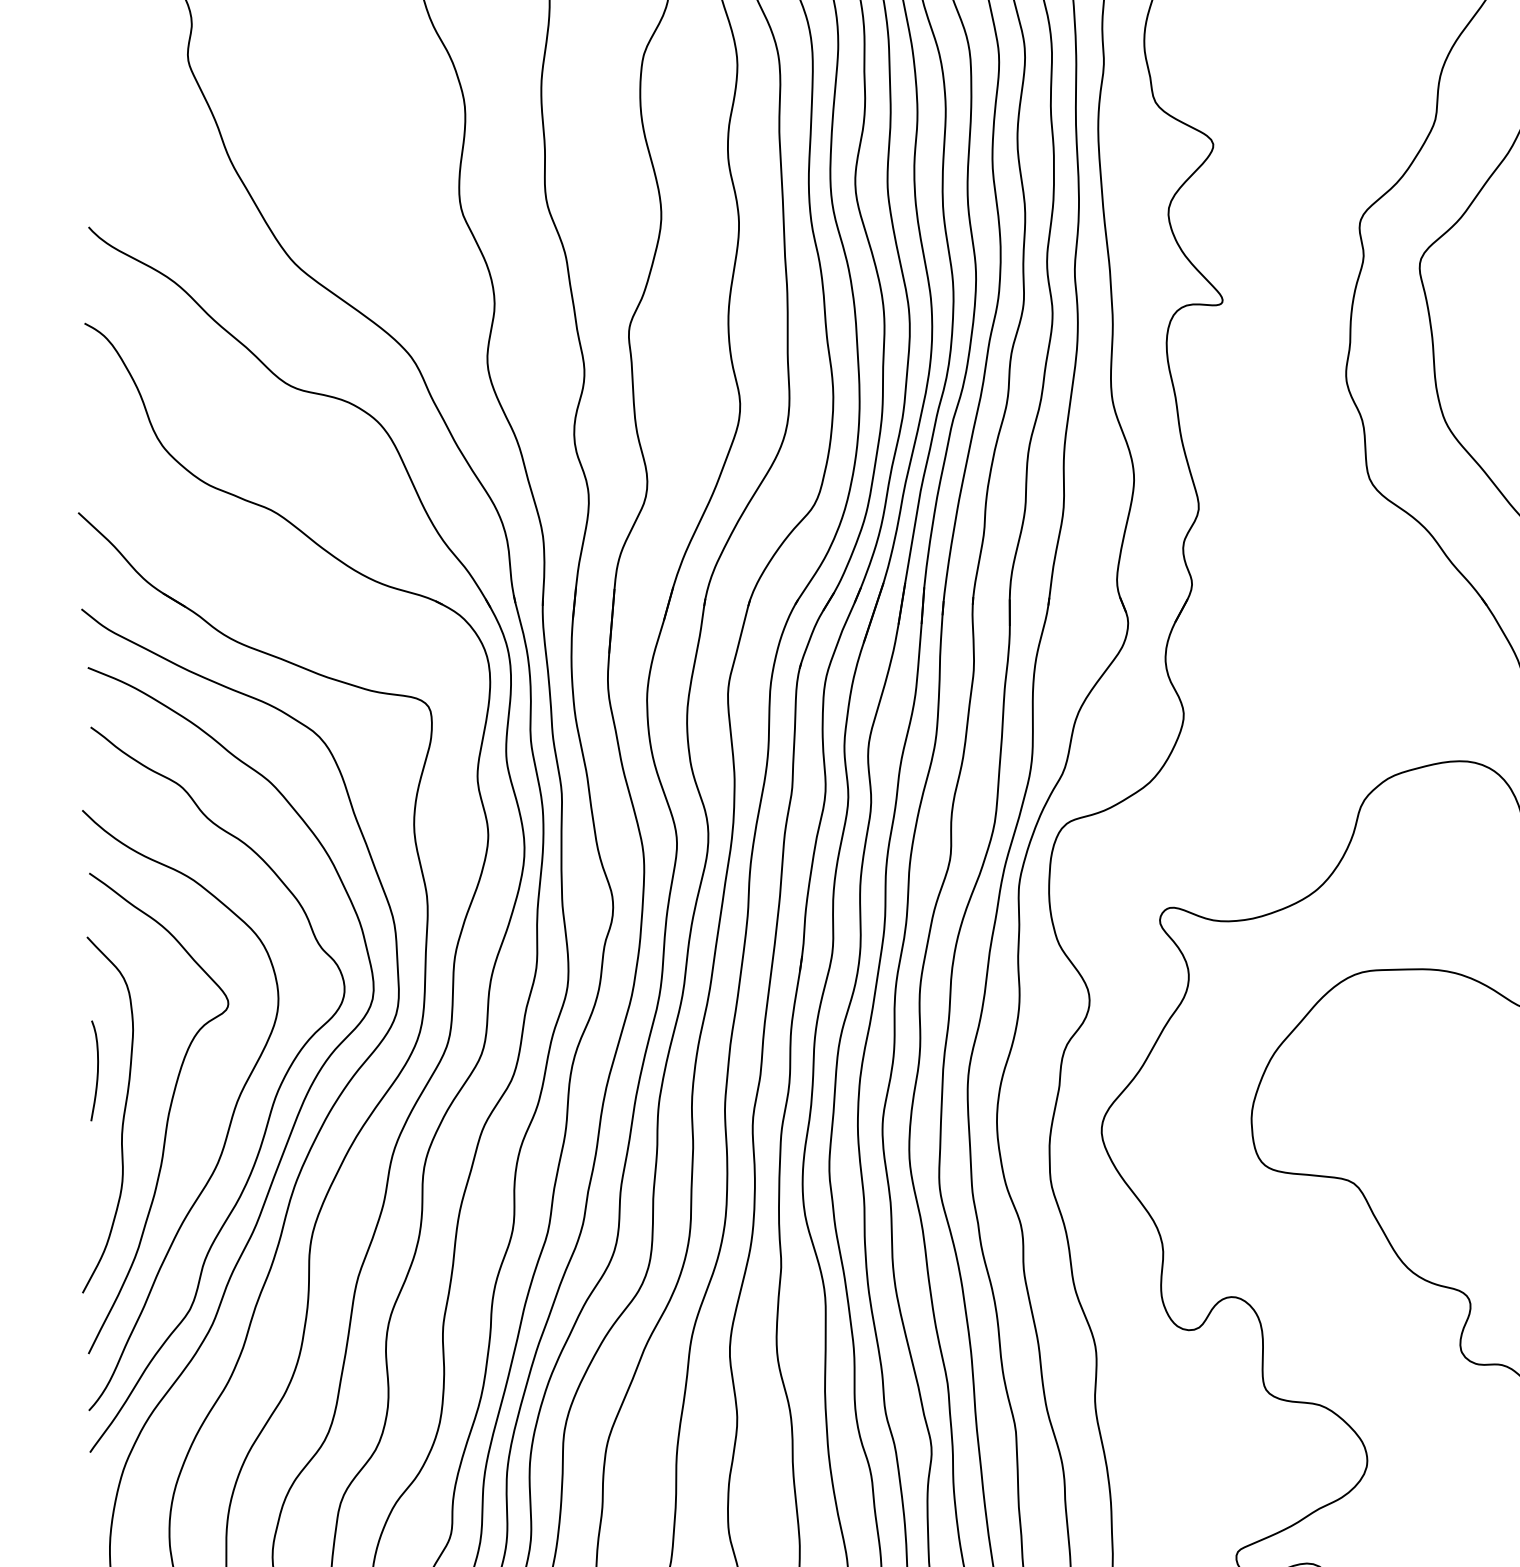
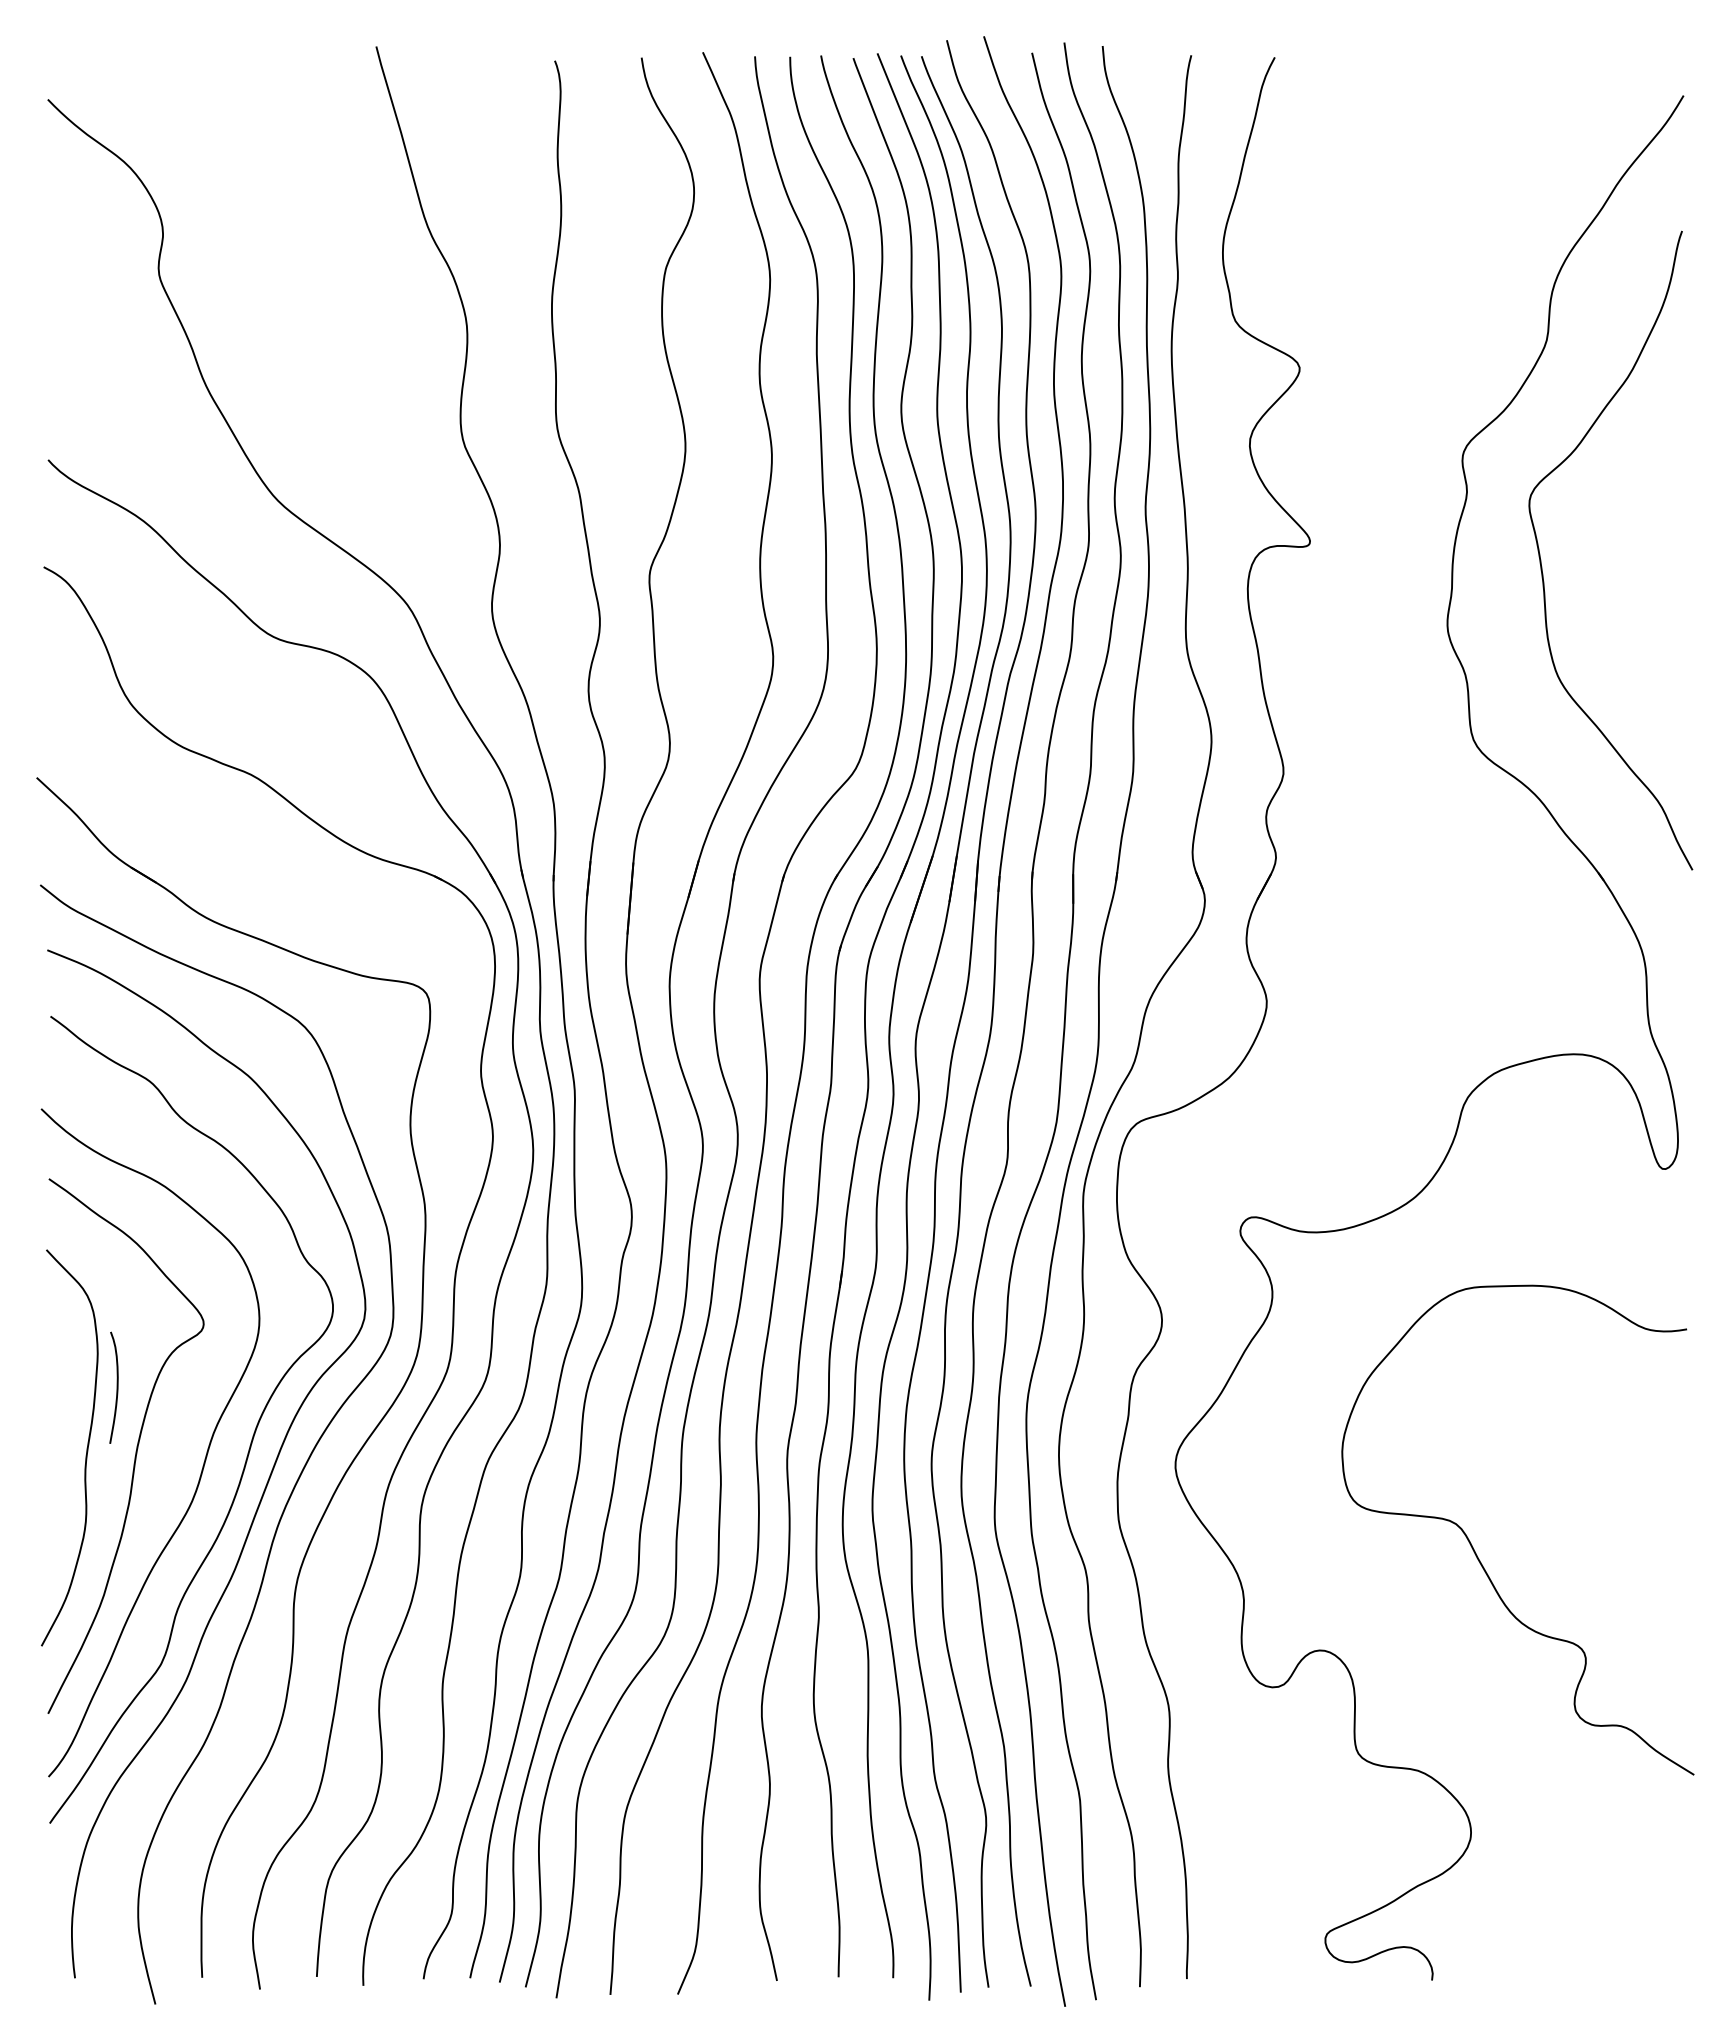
curve: (96, 1070) -> (116, 1387), moved

